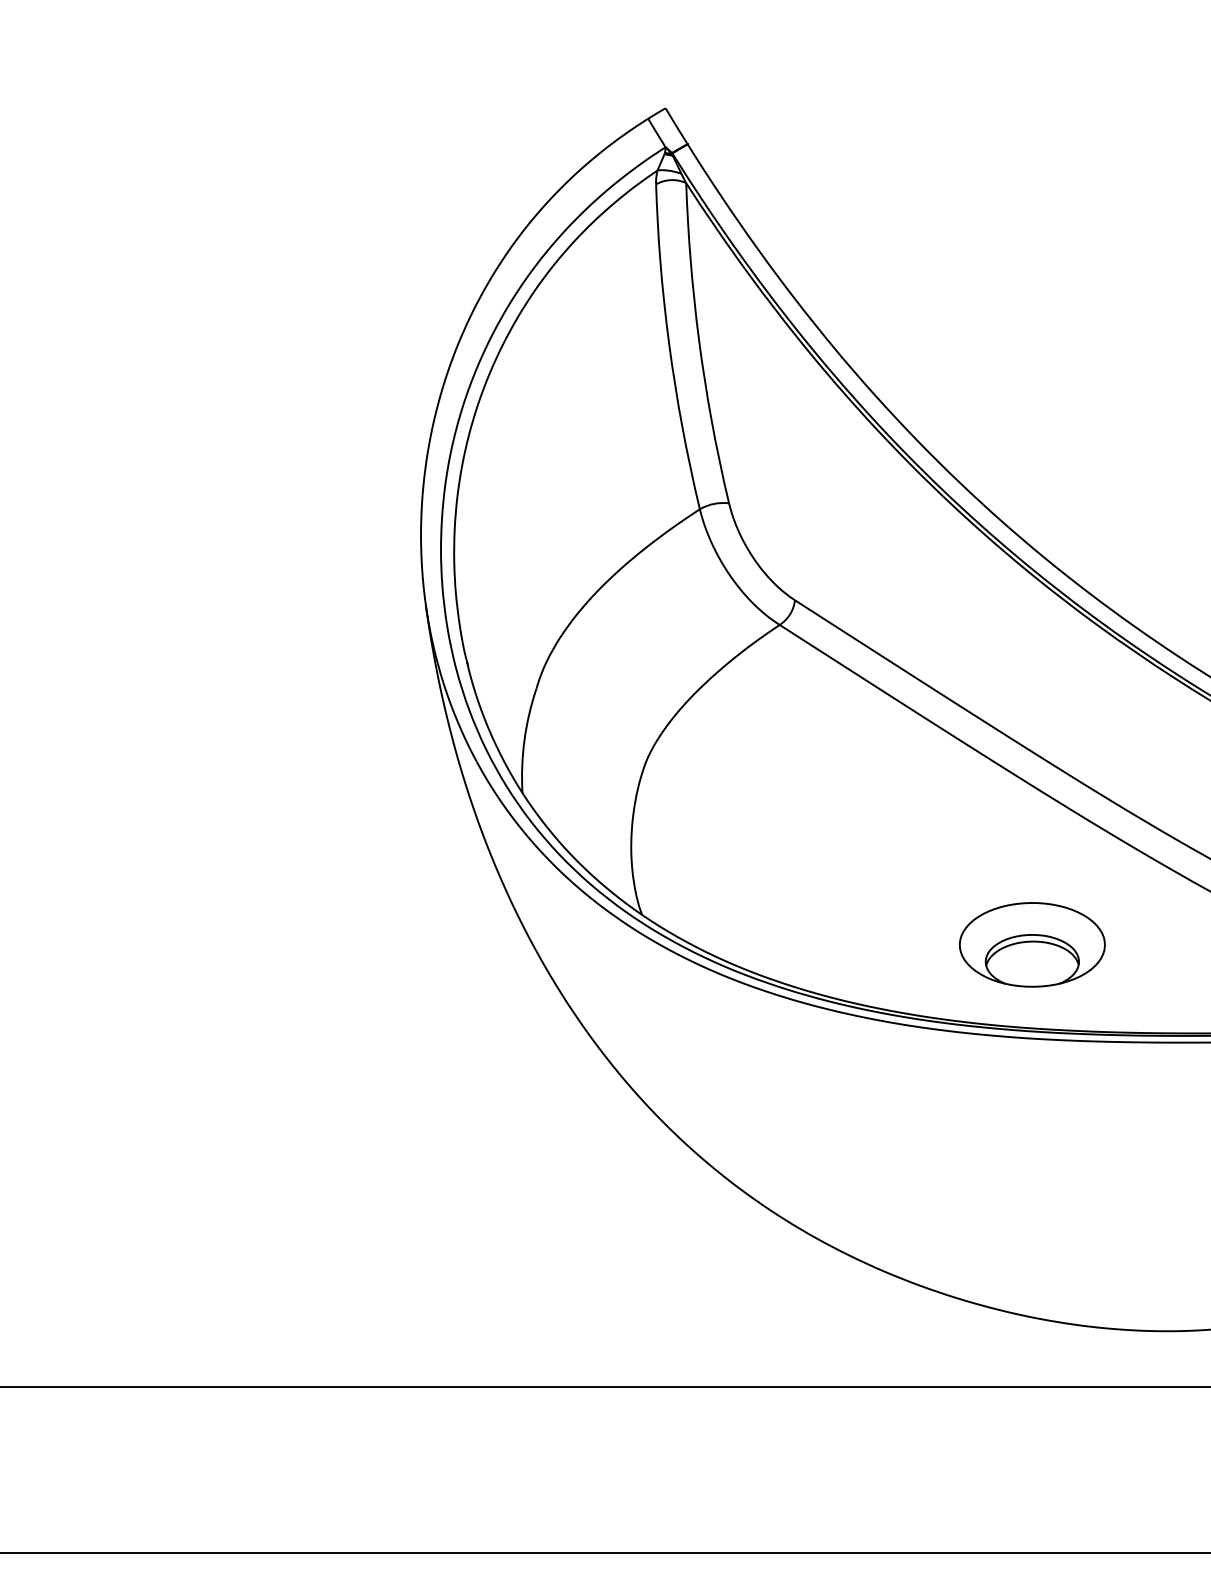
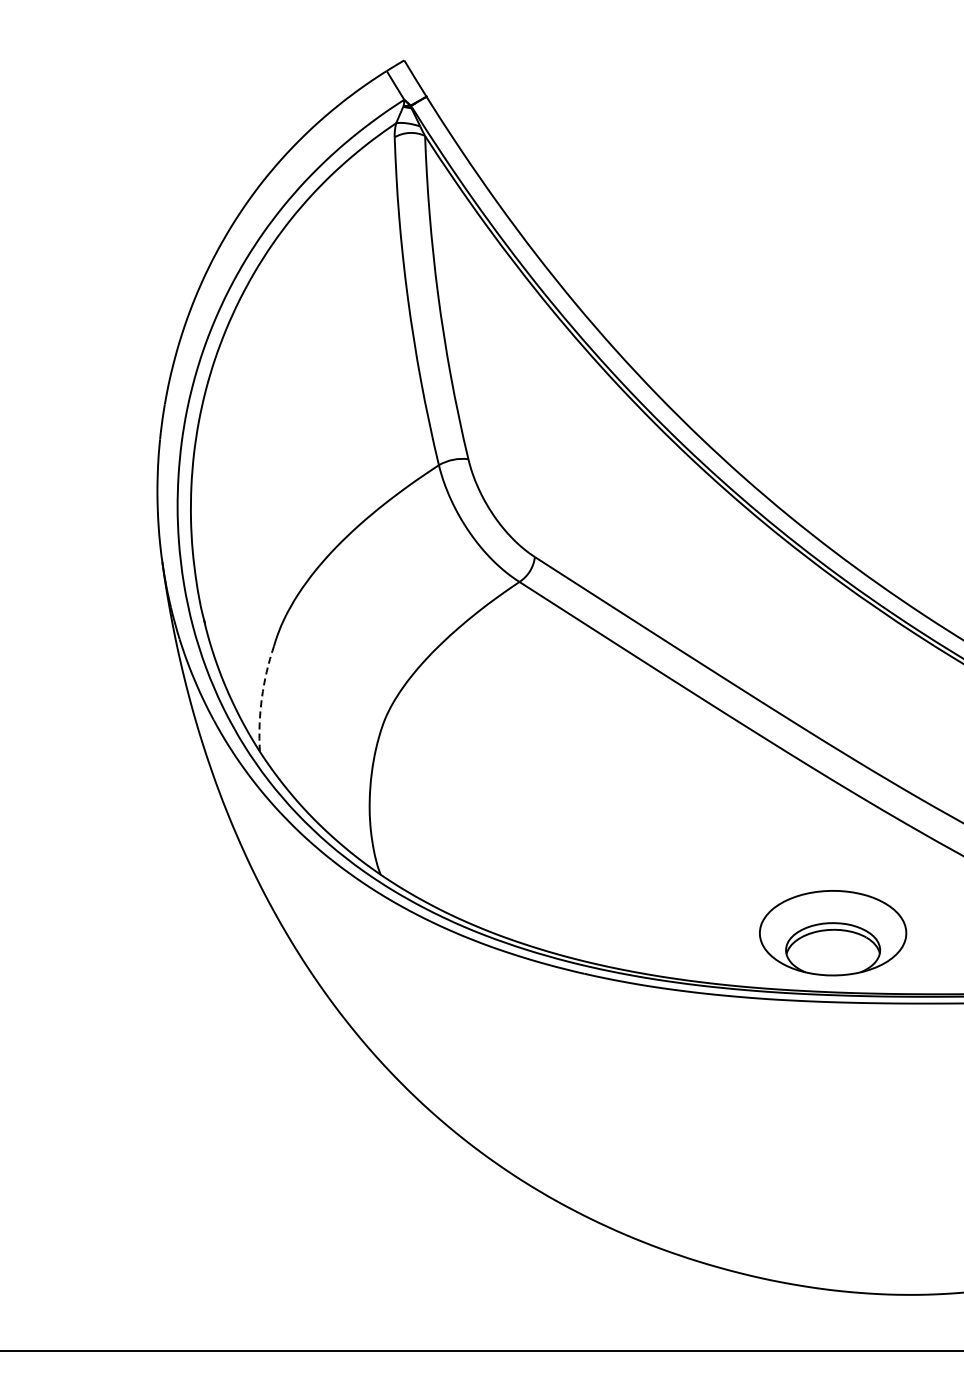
arc: (524, 740) -> (261, 698), solid -> dashed
part: (1031, 944) -> (832, 932), moved

